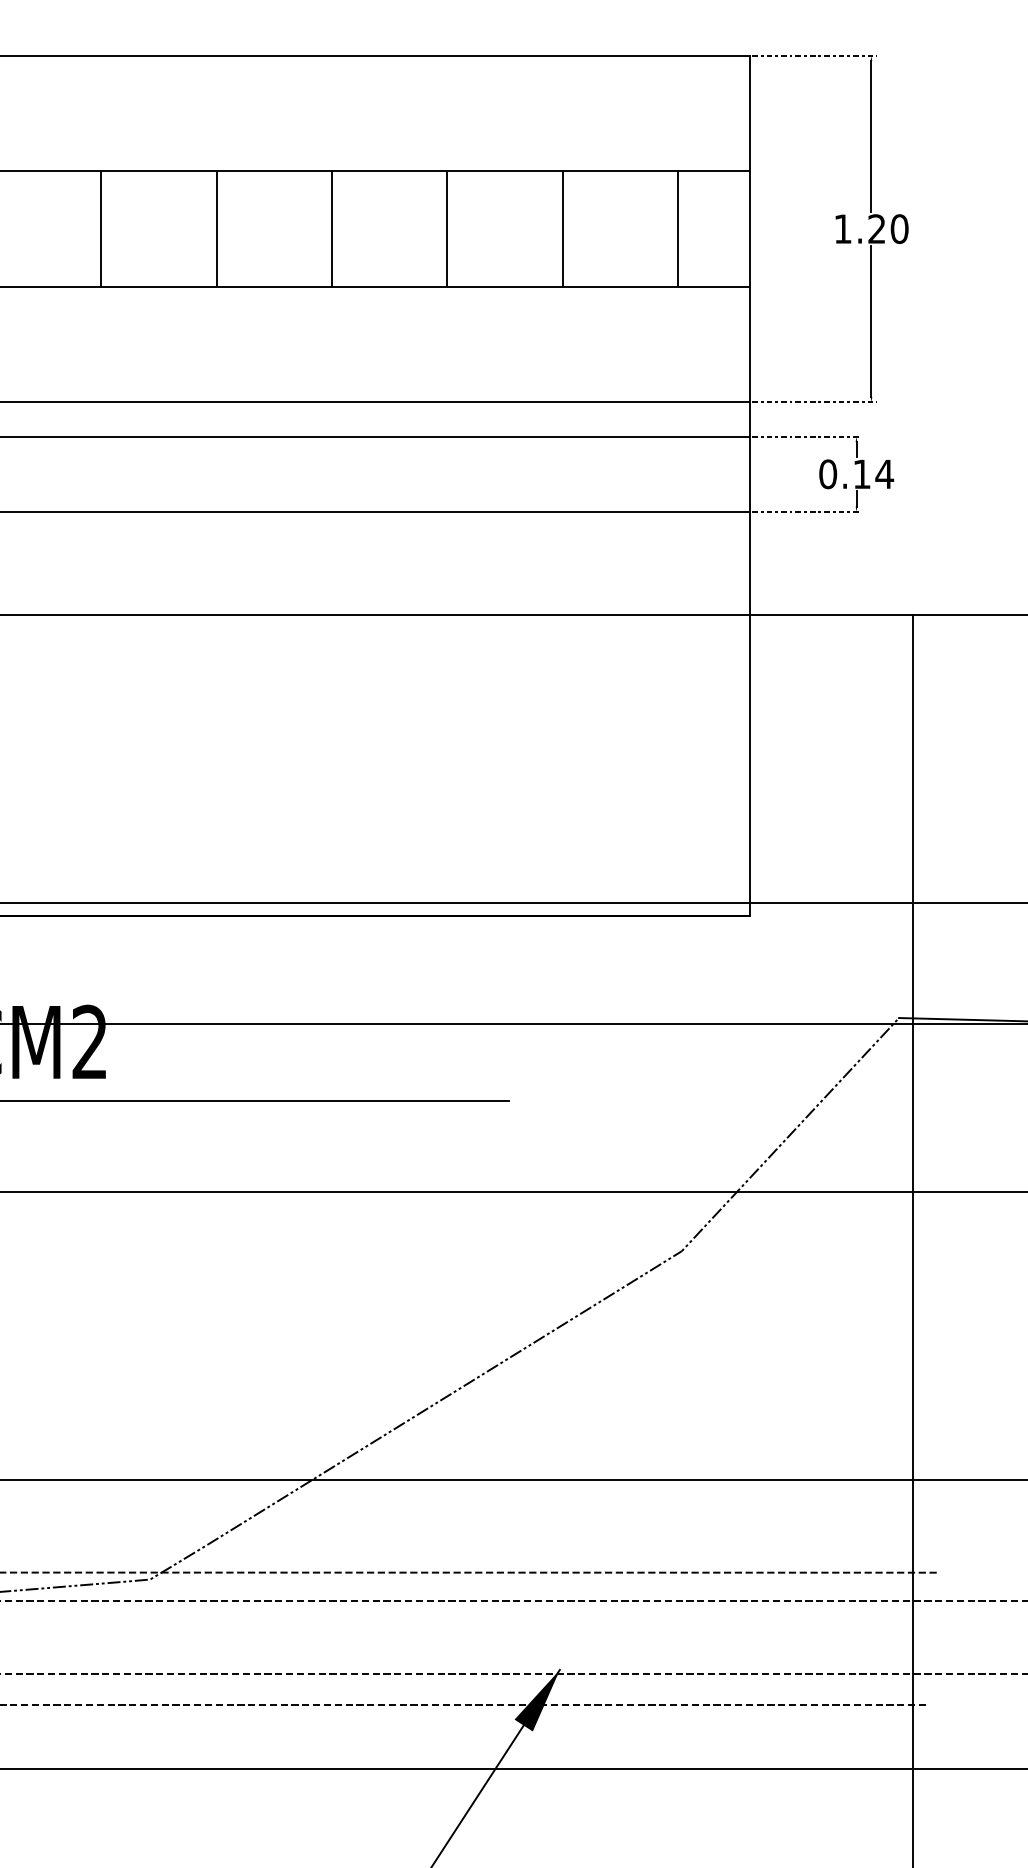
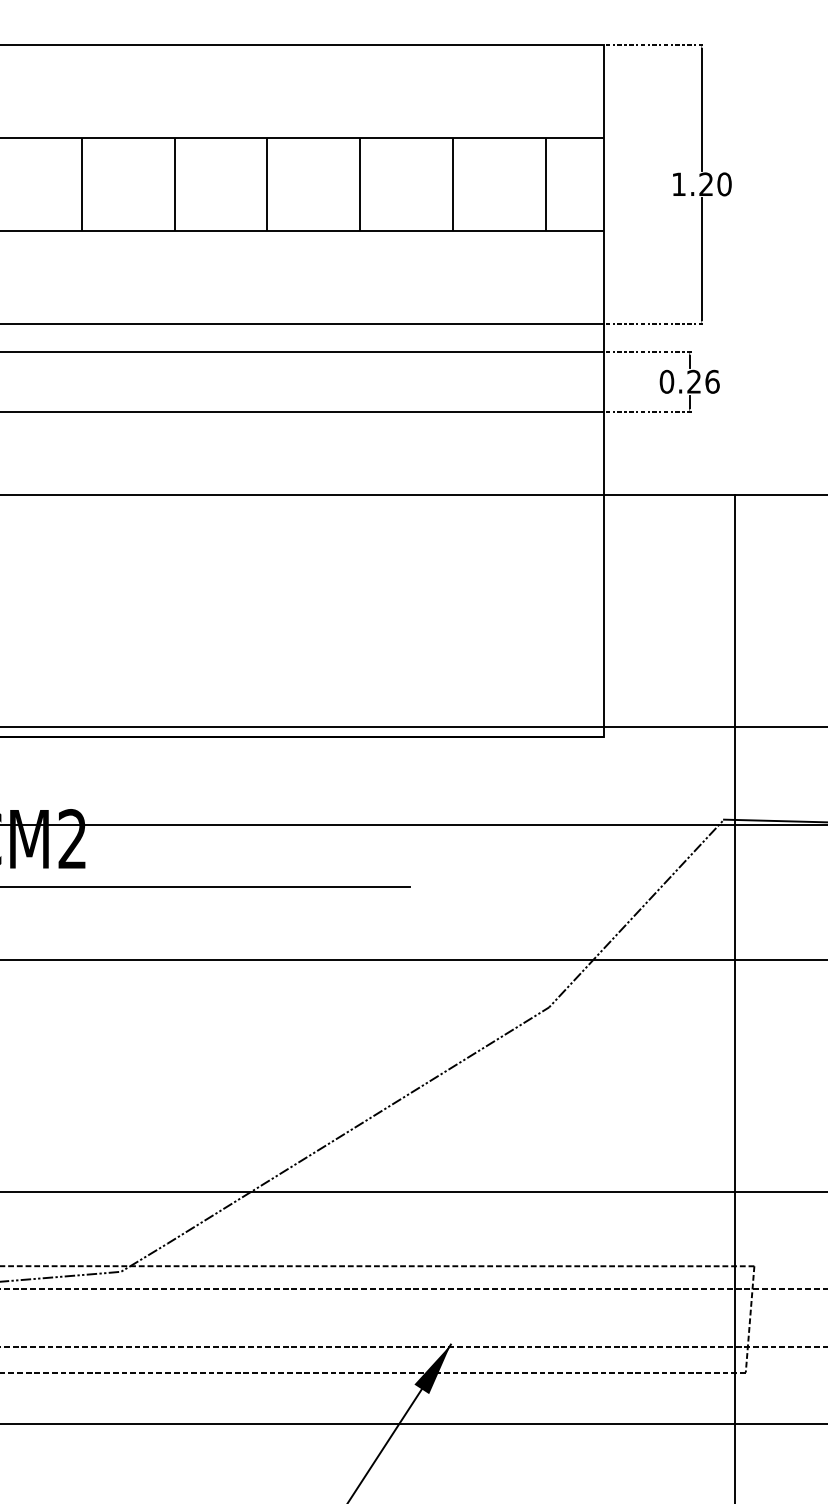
text: (873, 474) -> (703, 382), 0.14 -> 0.26
line: (931, 1638) -> (750, 1319), added

